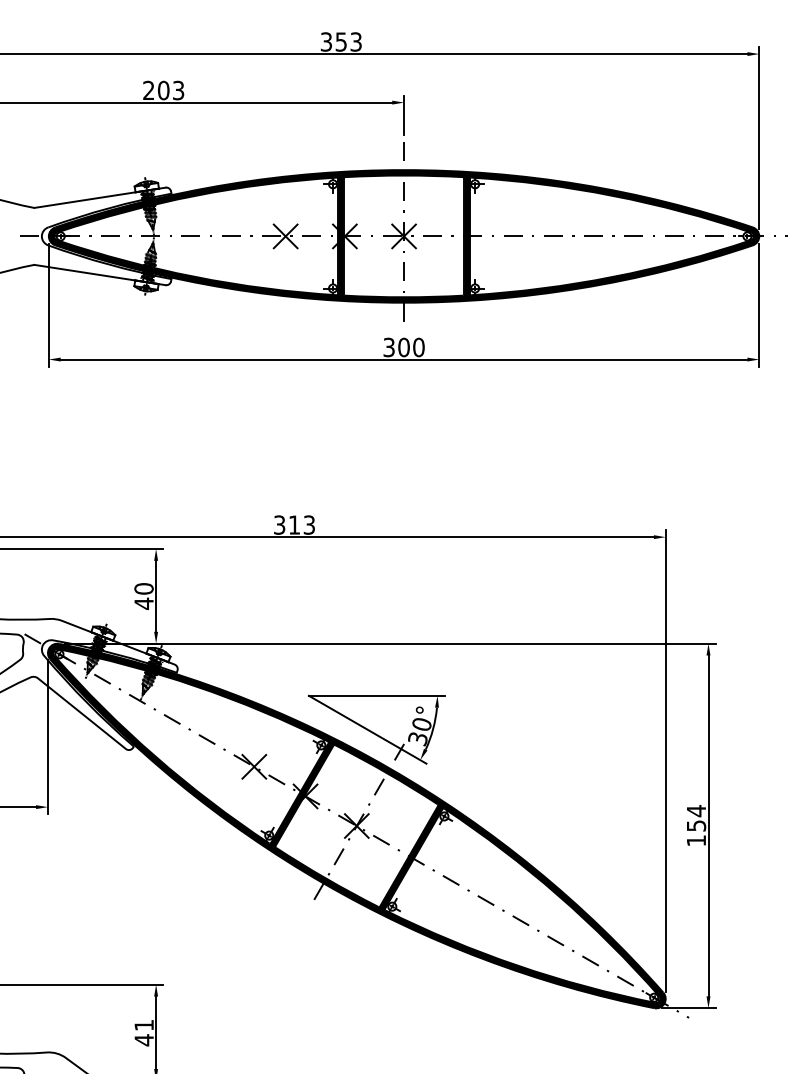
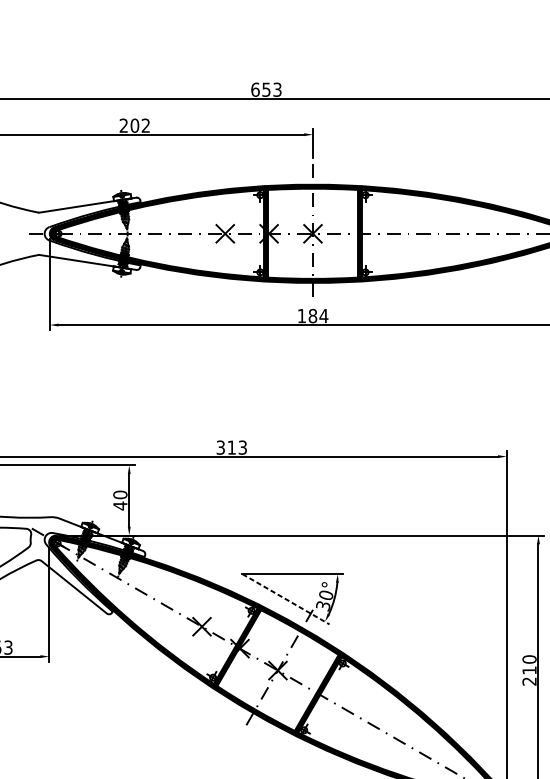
text: (326, 41) -> (255, 89), 353 -> 653
text: (178, 90) -> (145, 125), 203 -> 202
text: (404, 347) -> (313, 316), 300 -> 184
line: (367, 729) -> (285, 599), solid -> dashed
text: (696, 825) -> (529, 670), 154 -> 210

